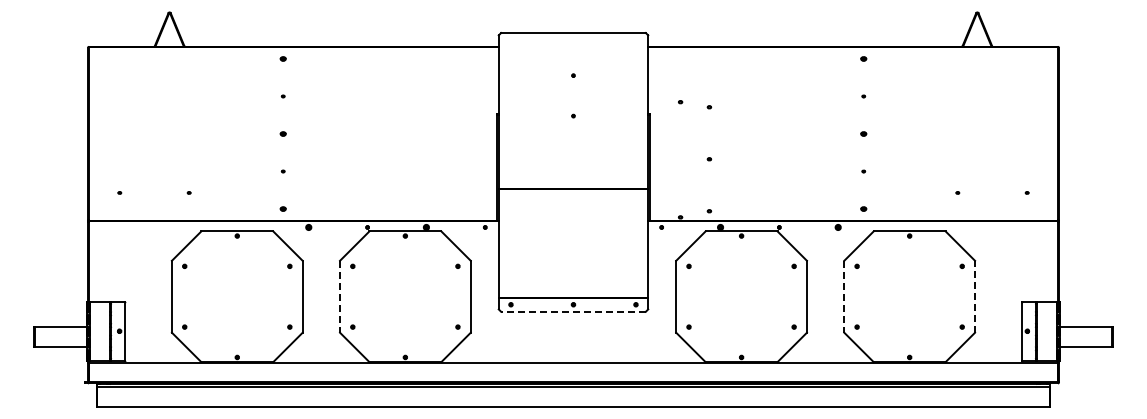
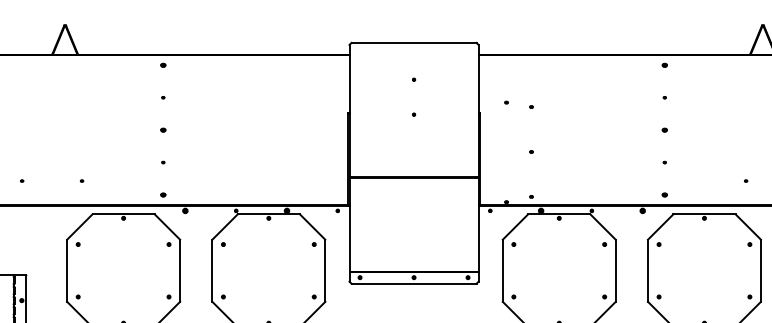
line: (340, 296) -> (212, 270), dashed -> solid
line: (844, 296) -> (648, 270), dashed -> solid
line: (975, 296) -> (761, 270), dashed -> solid
line: (573, 311) -> (414, 283), dashed -> solid

